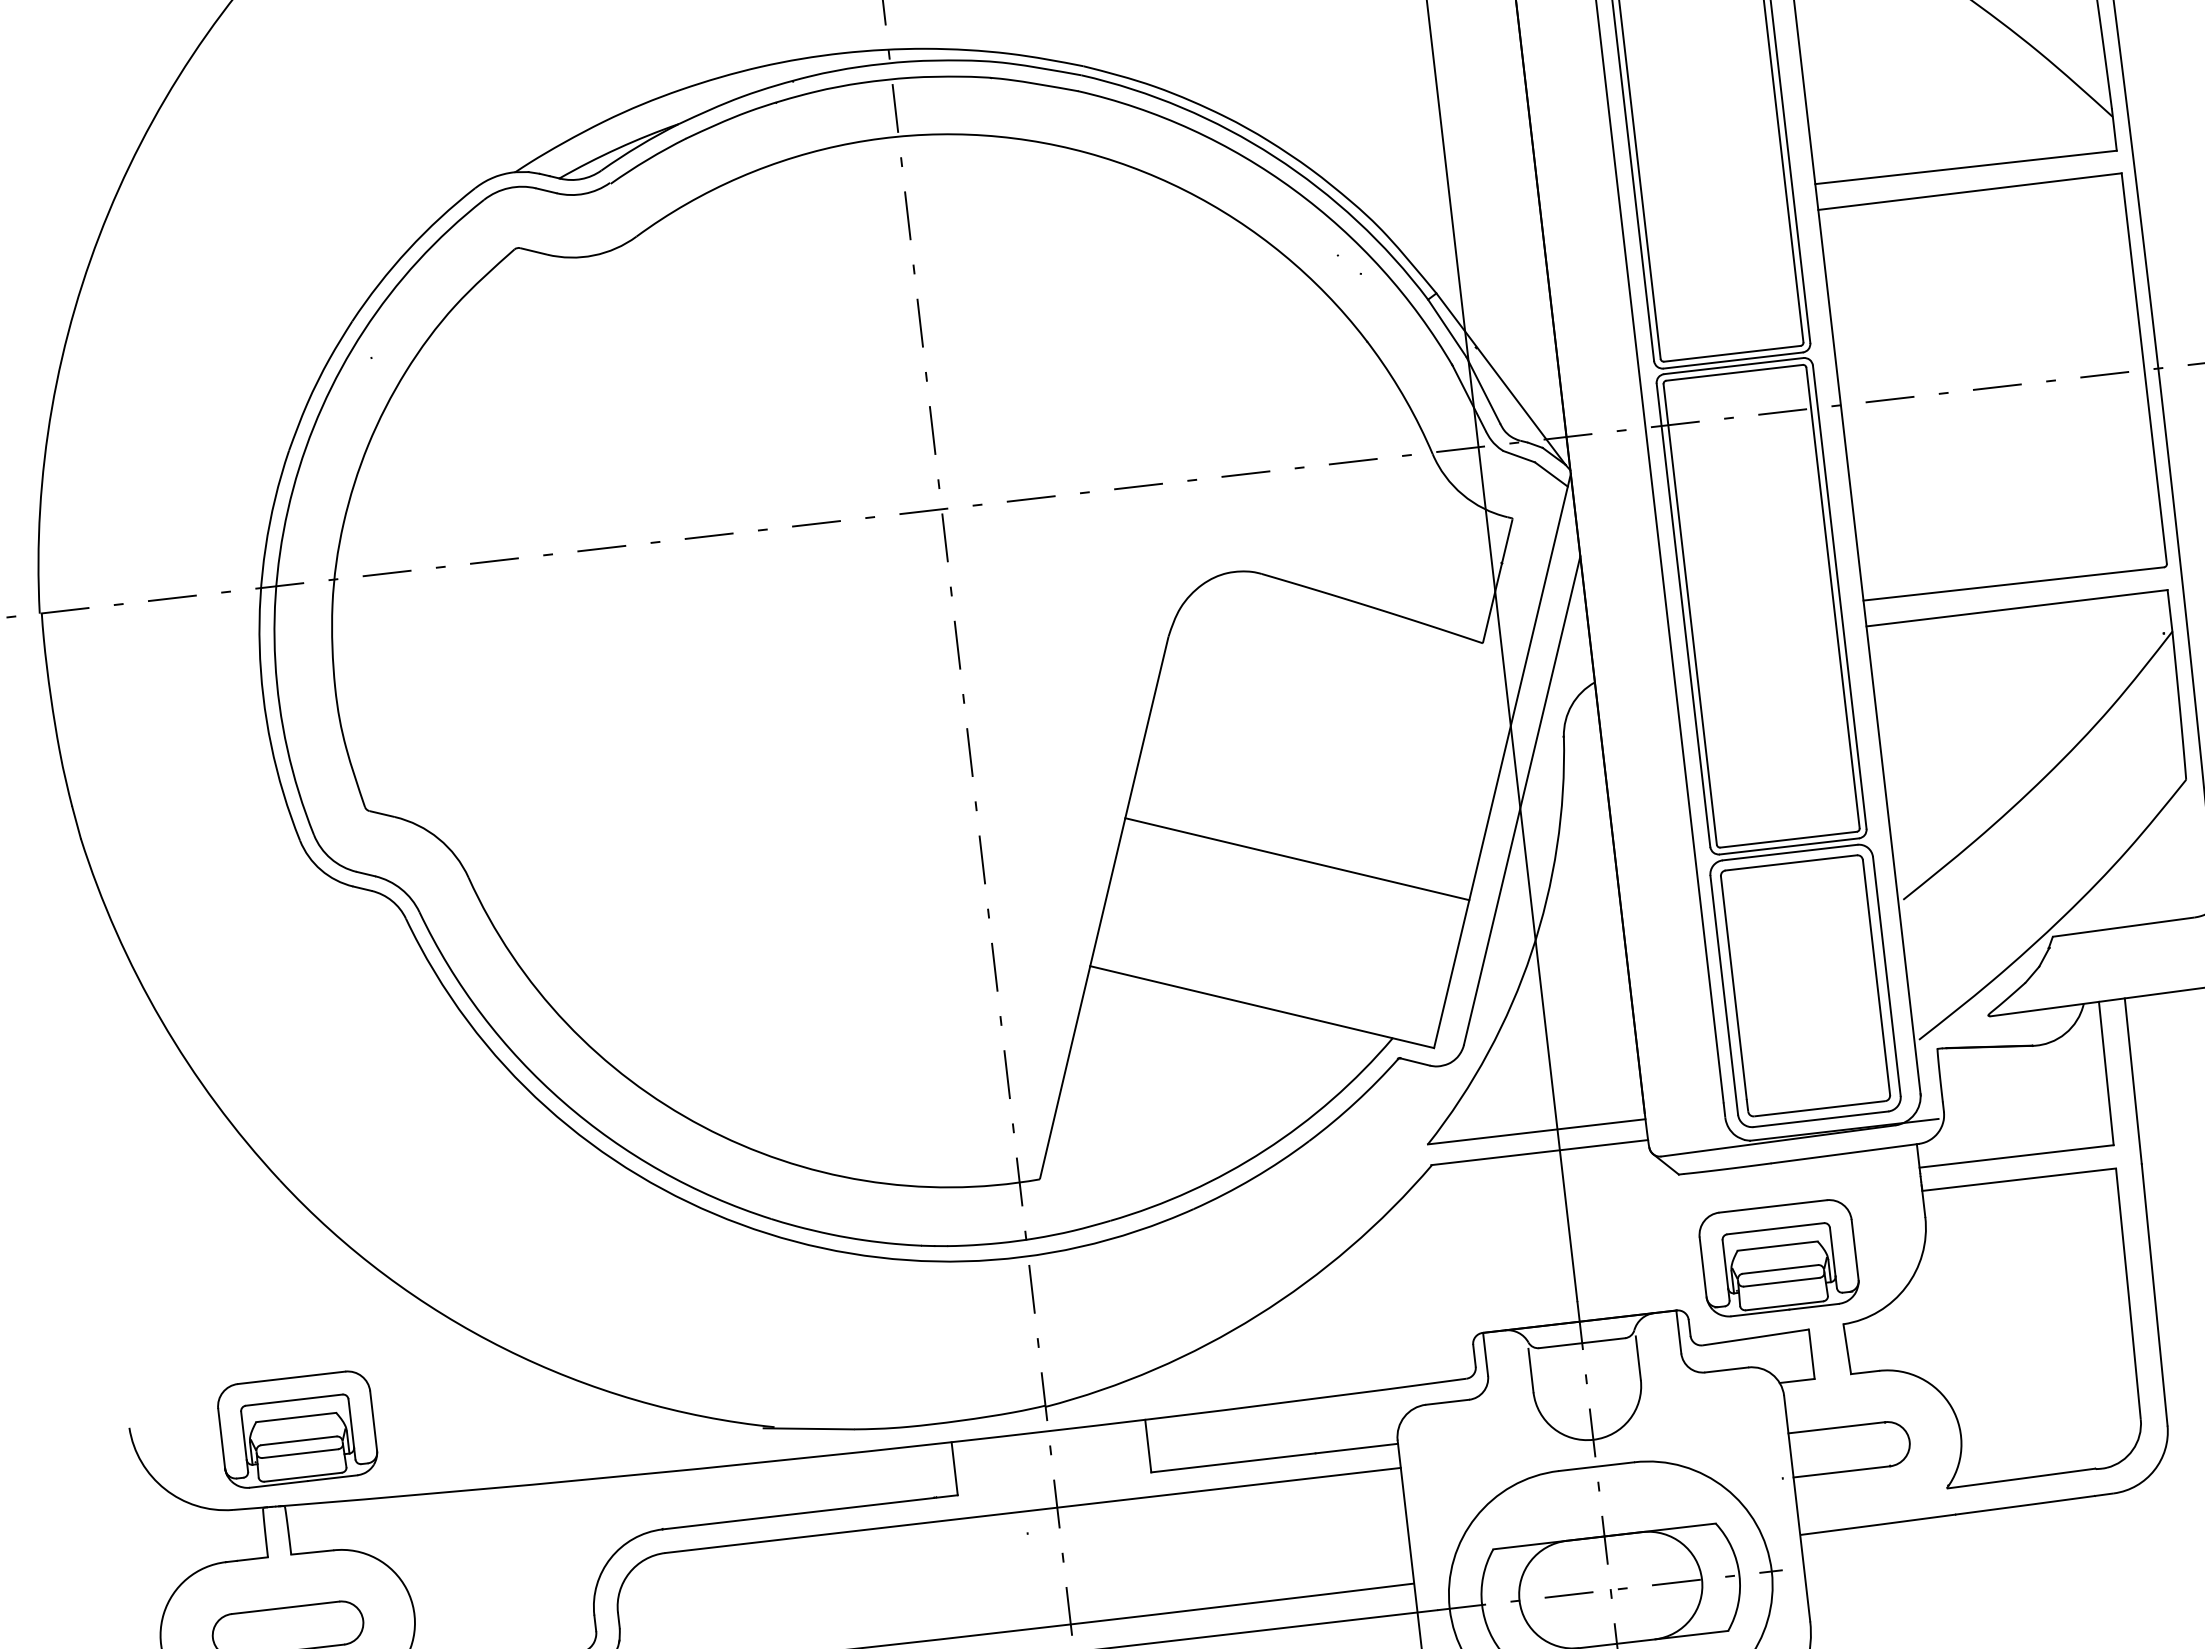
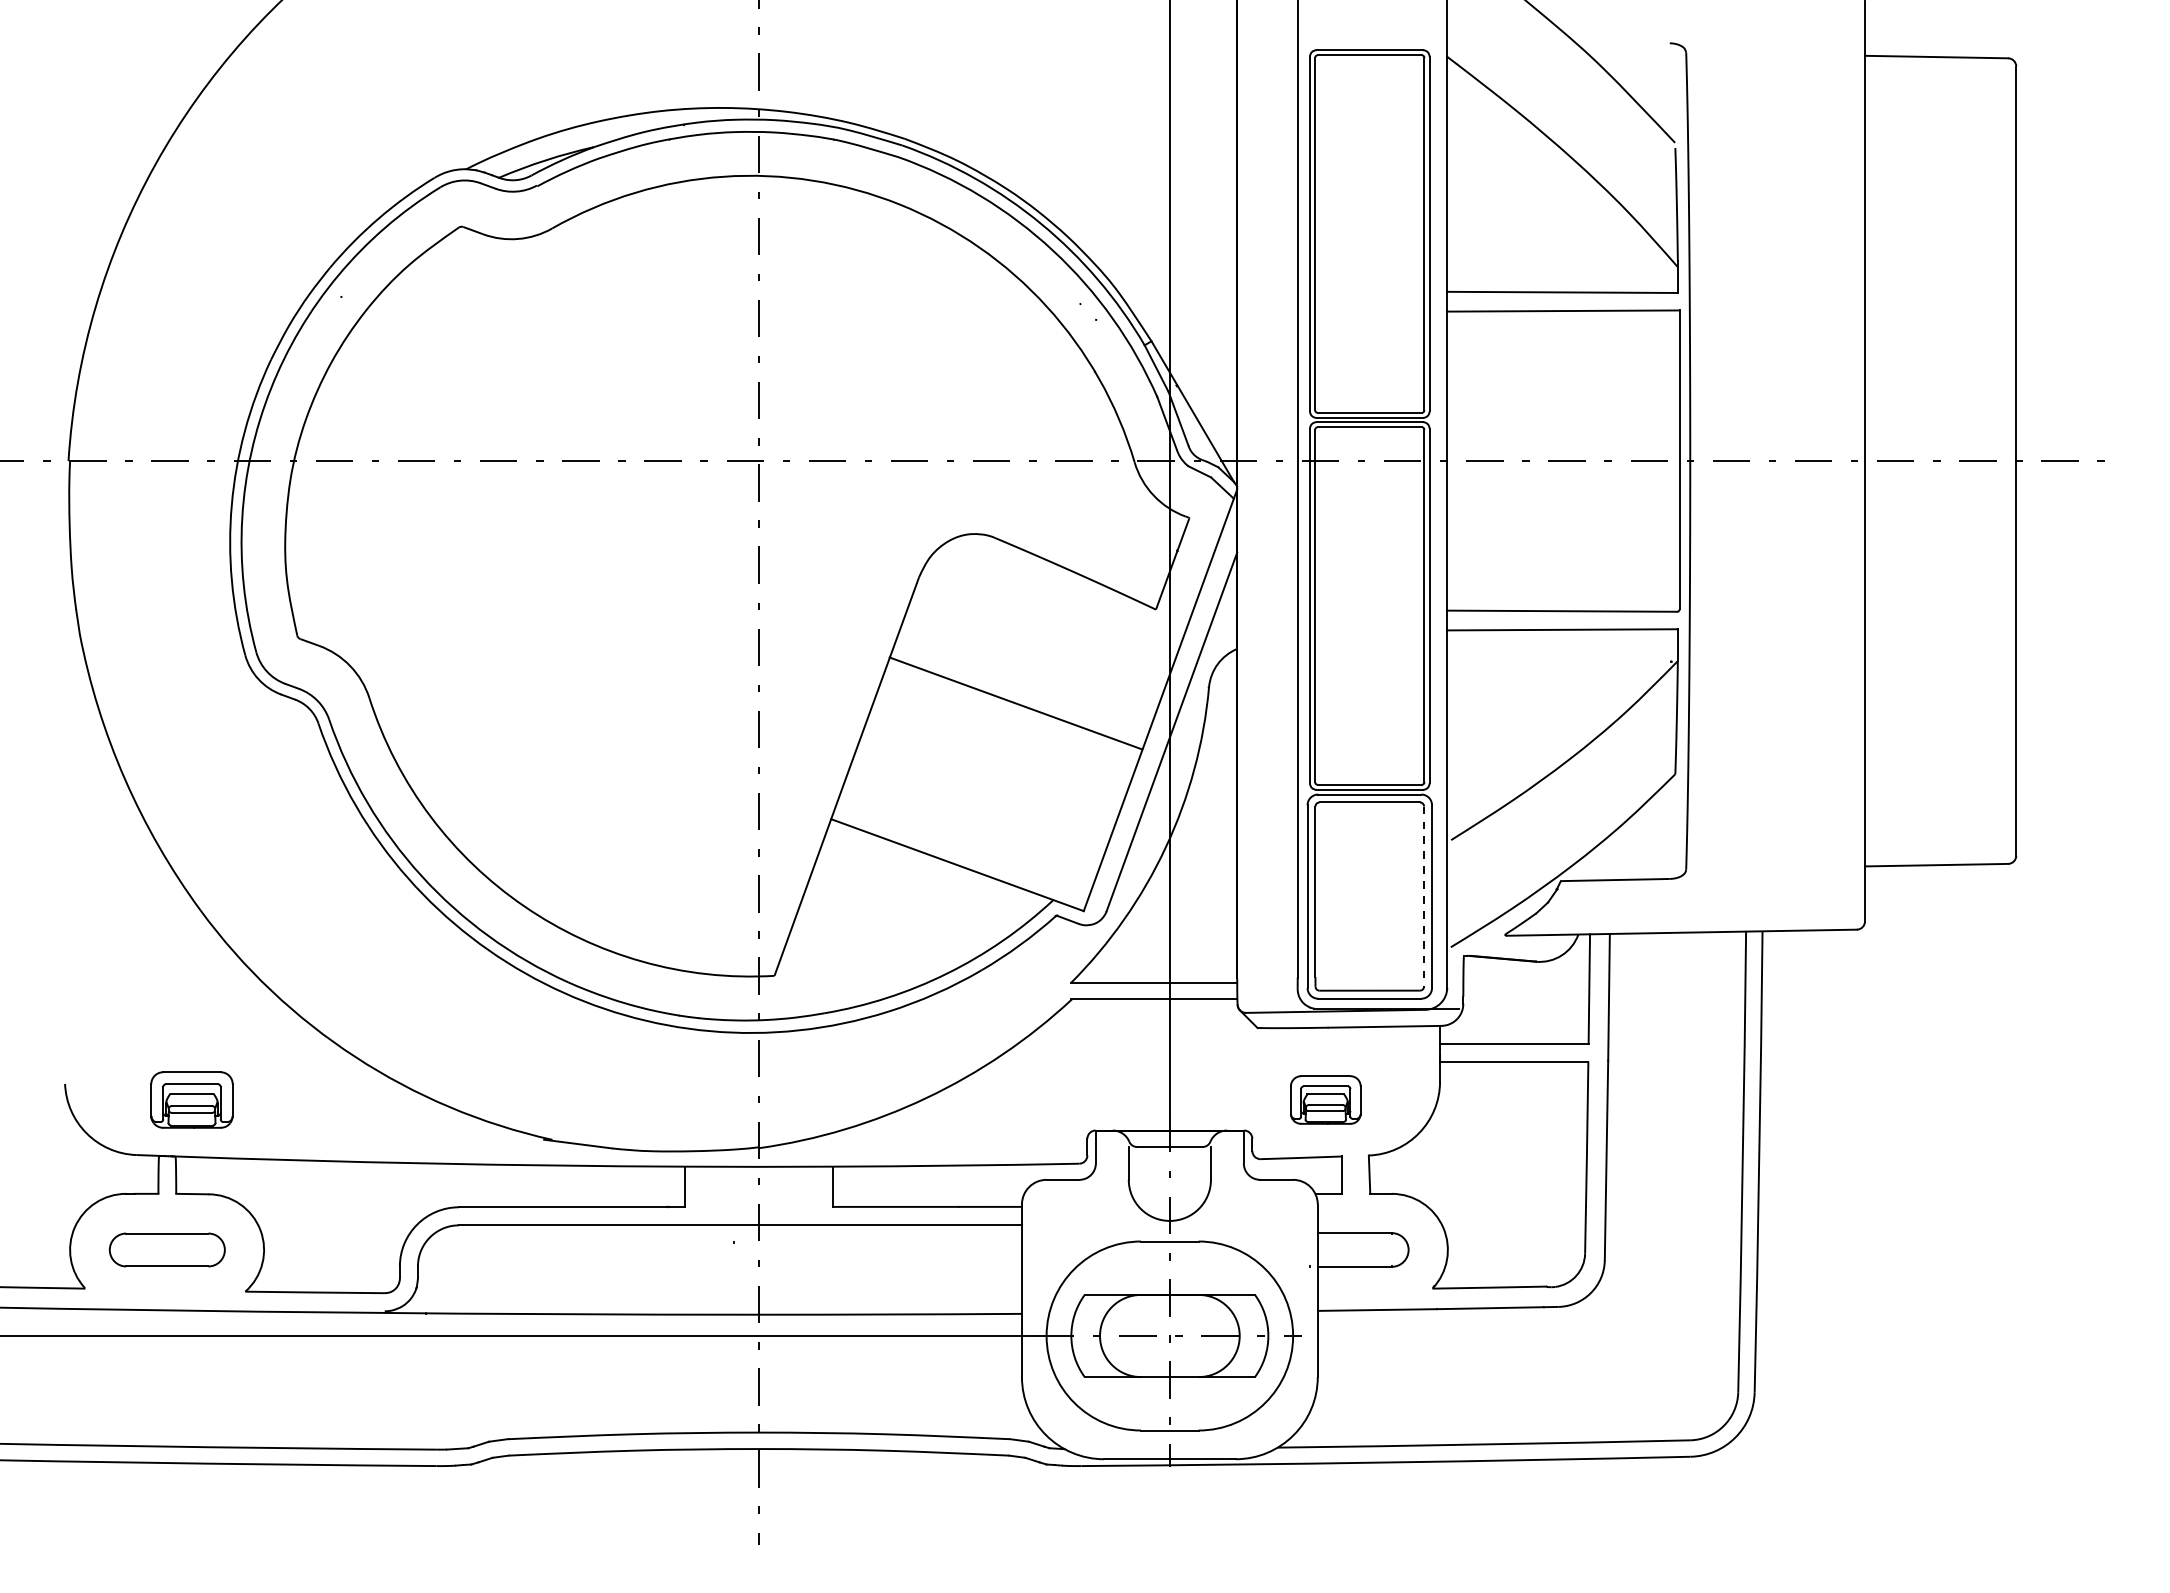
line: (1296, 859) -> (1015, 703), moved
line: (1877, 978) -> (1424, 897), solid -> dashed
part: (1778, 1257) -> (1325, 1099), size x0.6
part: (296, 1429) -> (191, 1099), size x0.7

